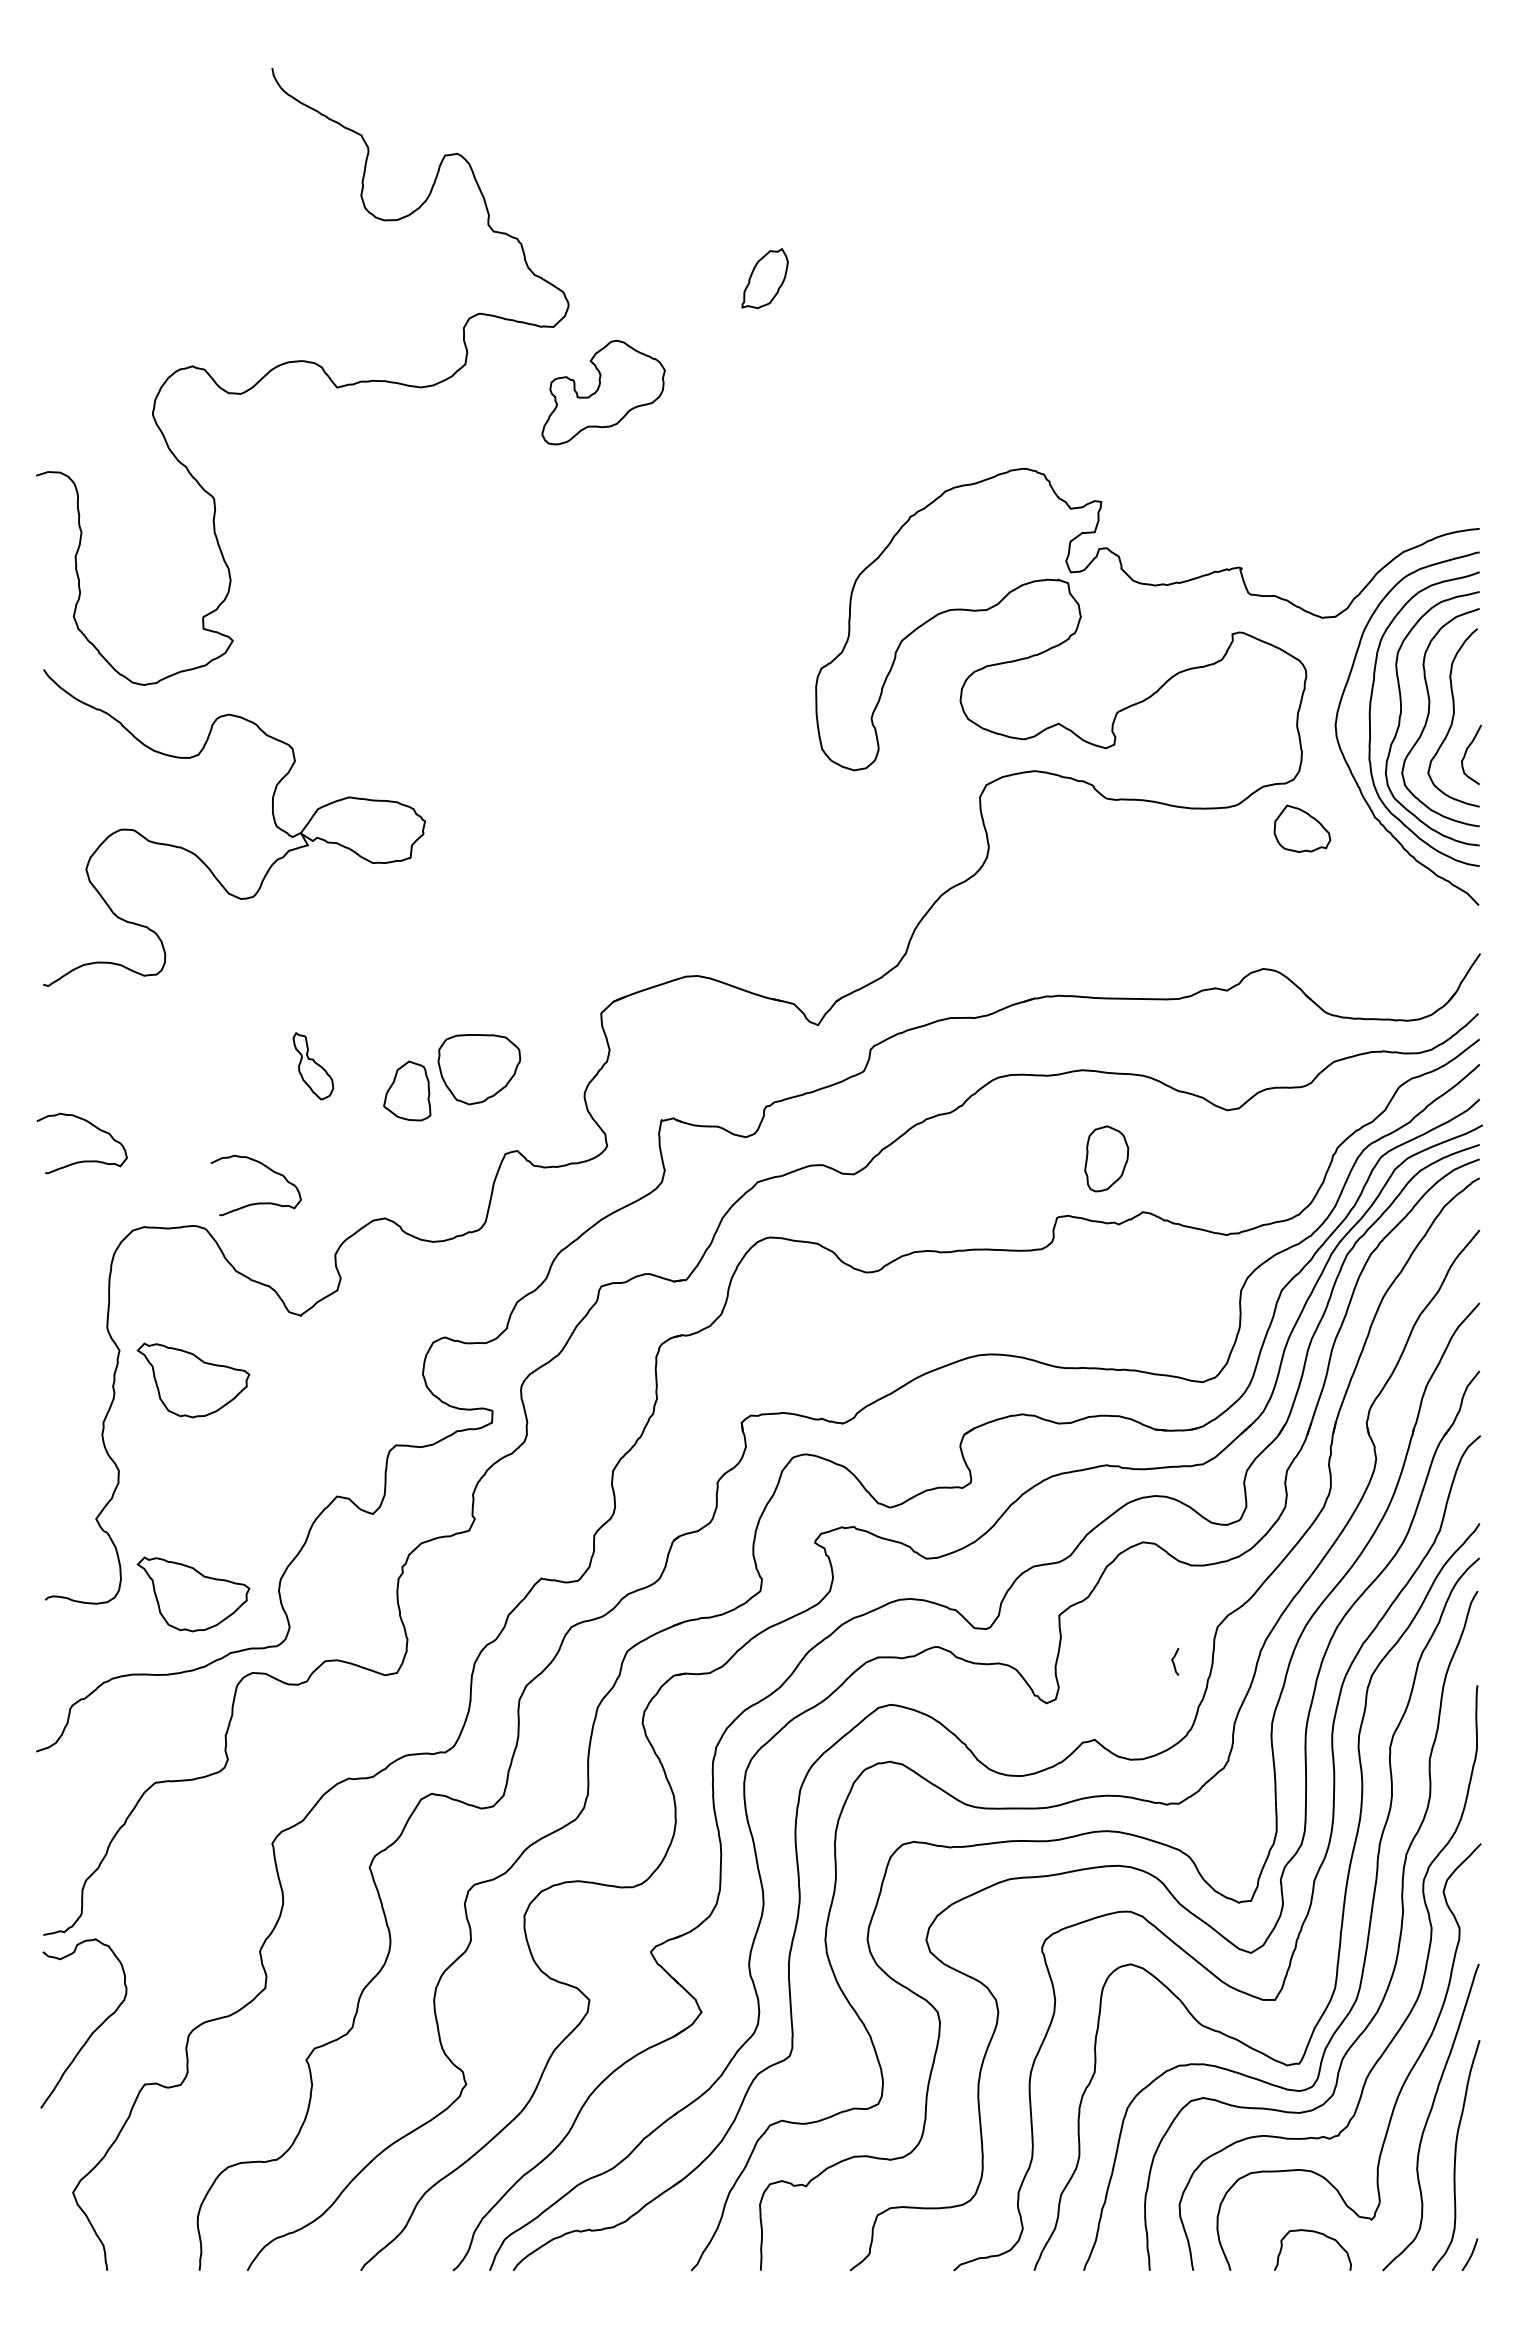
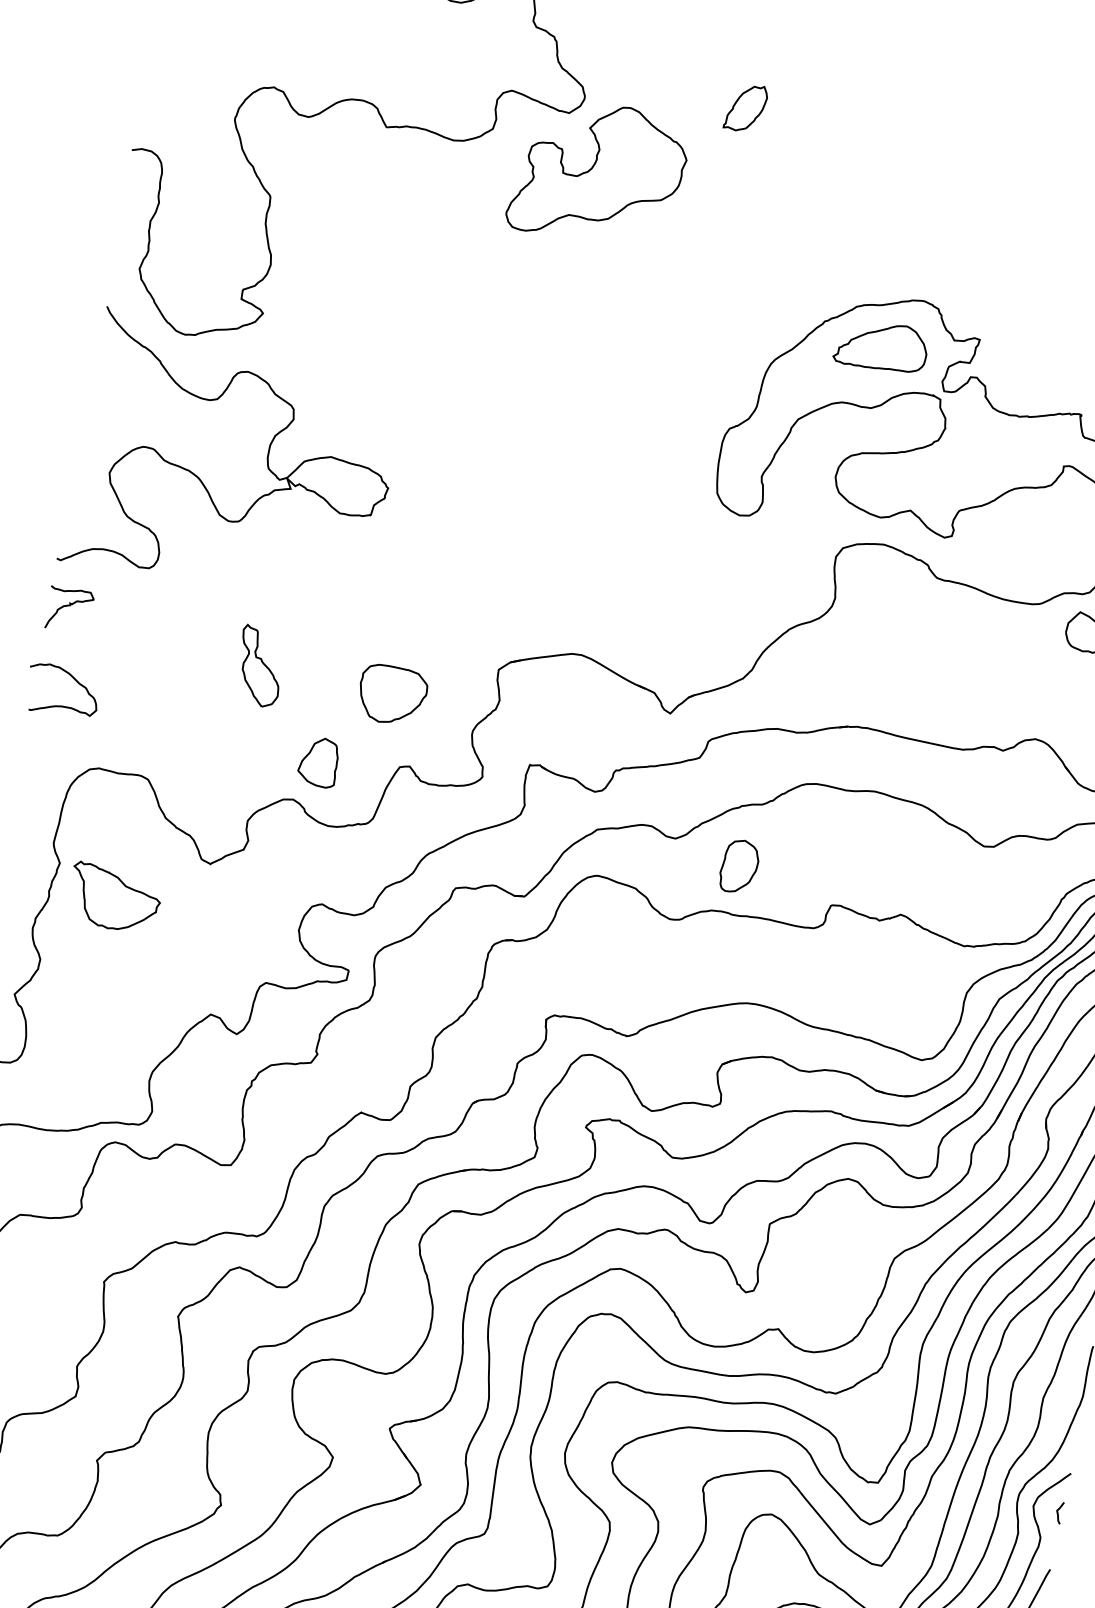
part: (603, 392) -> (598, 173), size x1.67
part: (984, 532) -> (881, 345), added
curve: (69, 1039) -> (69, 606), added
part: (313, 1065) -> (260, 665), size x1.43
part: (407, 1090) -> (319, 761), moved
part: (1106, 1158) -> (739, 866), moved
curve: (256, 1202) -> (192, 766), removed
part: (193, 1594) -> (80, 1070), removed
curve: (1174, 1662) -> (1058, 1513), moved

